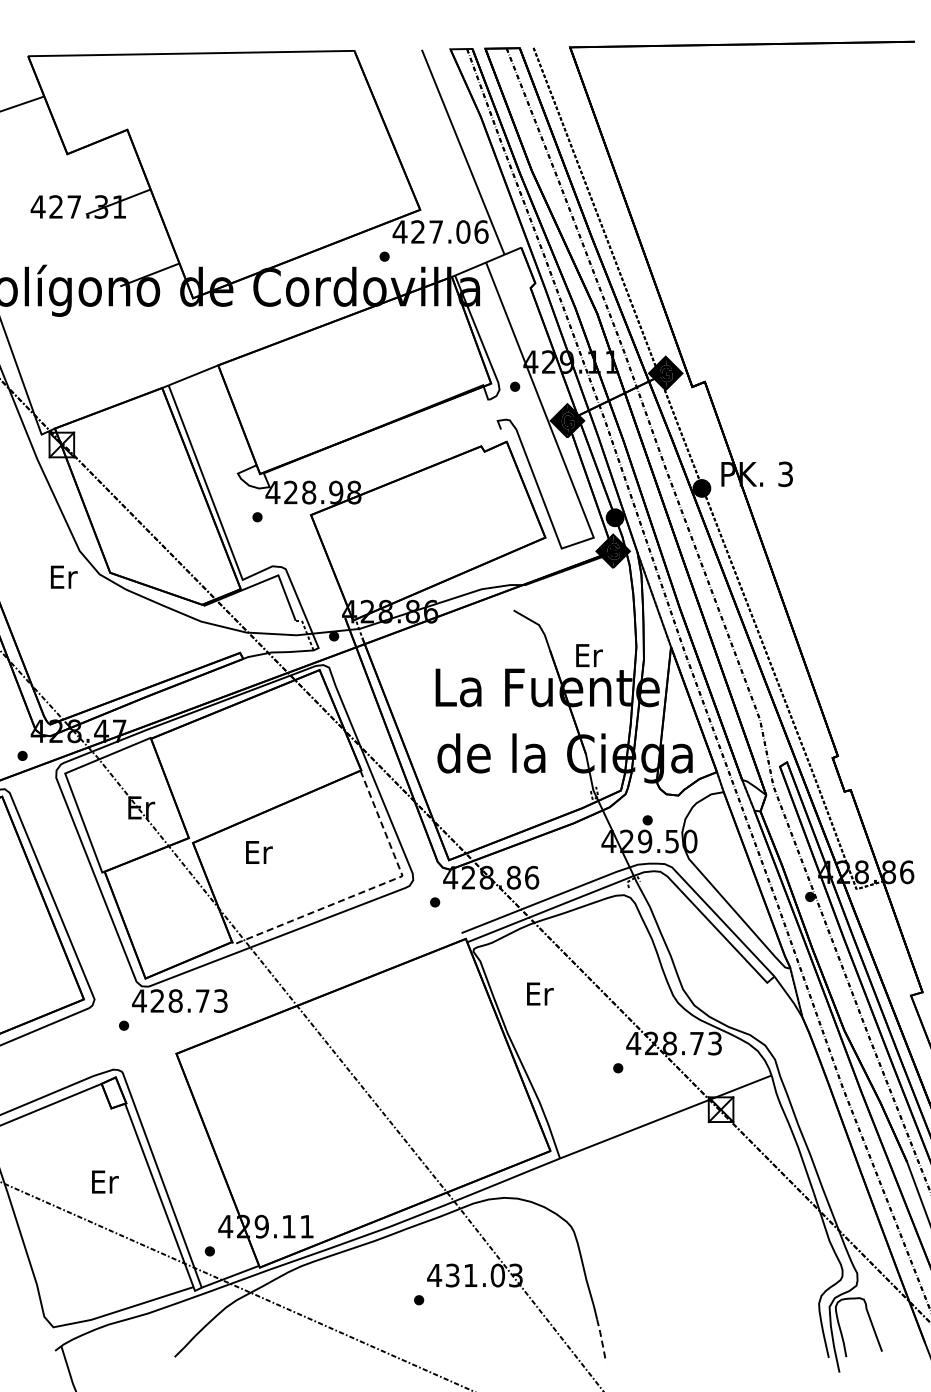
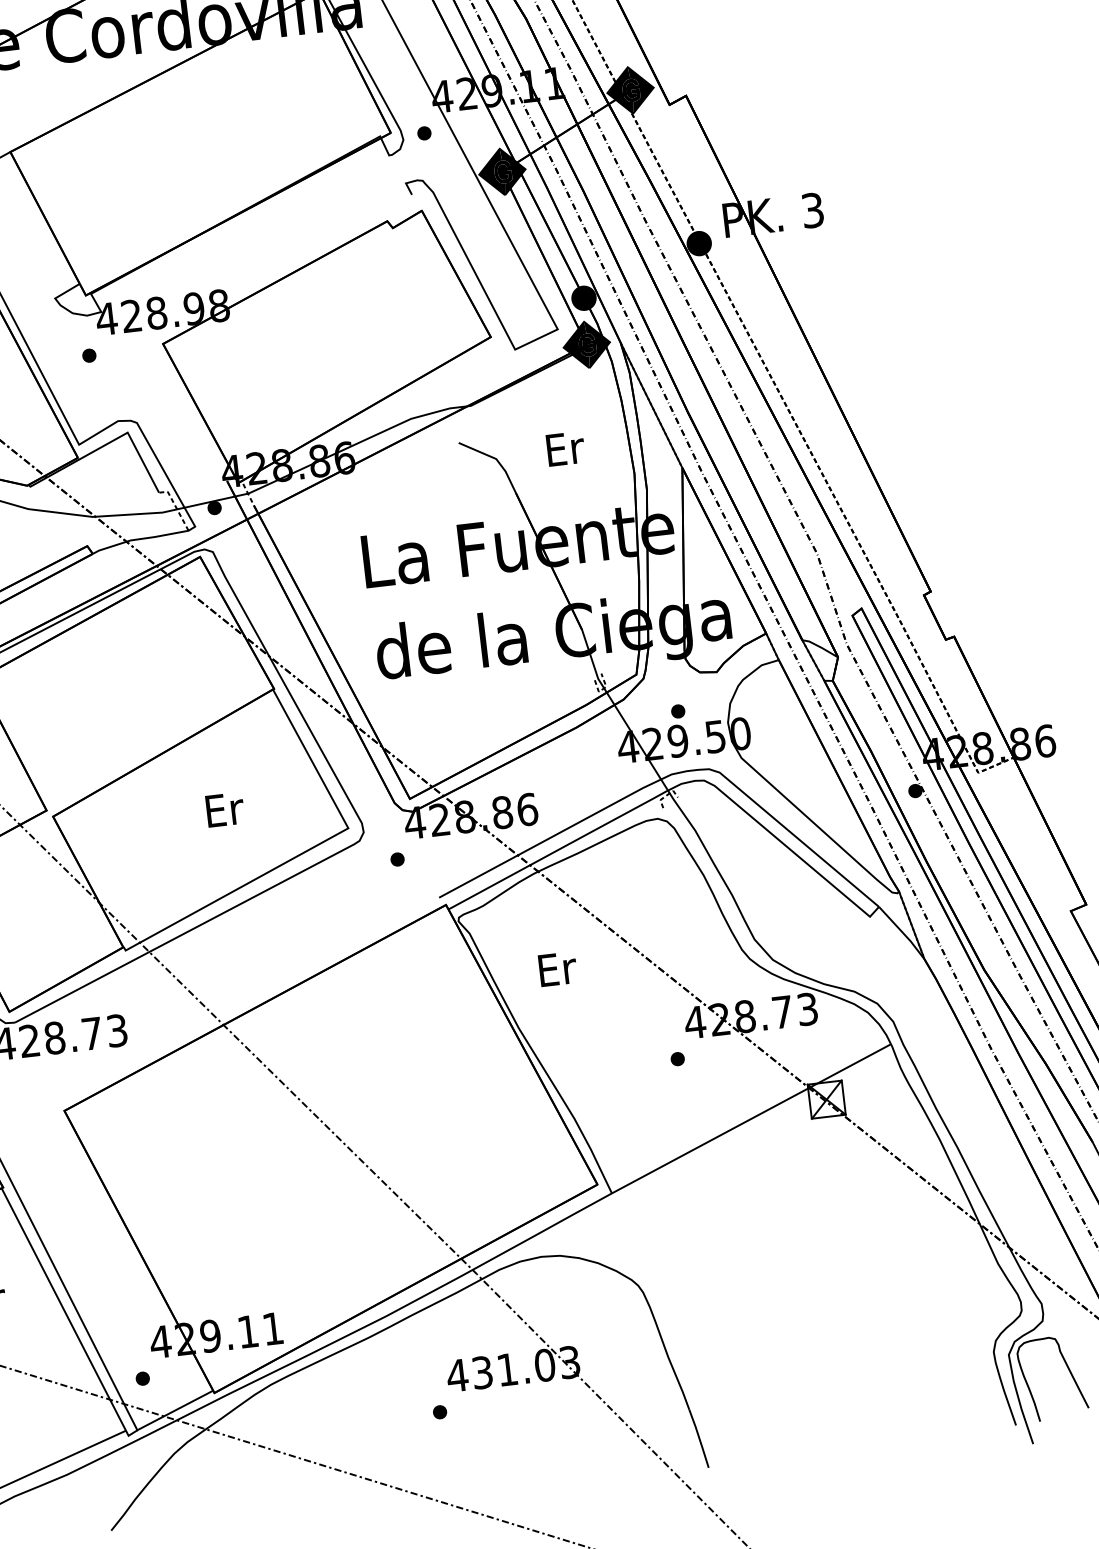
text: (589, 655) -> (565, 448), moved
text: (259, 852) -> (225, 809), moved
line: (369, 889) -> (304, 852), dashed -> solid
line: (601, 1340) -> (698, 1438), dashed -> solid

